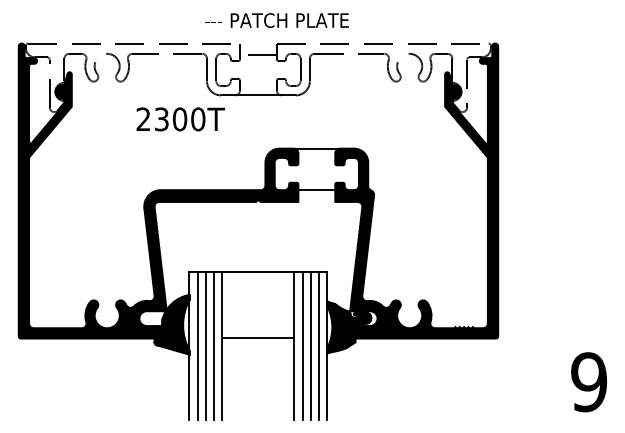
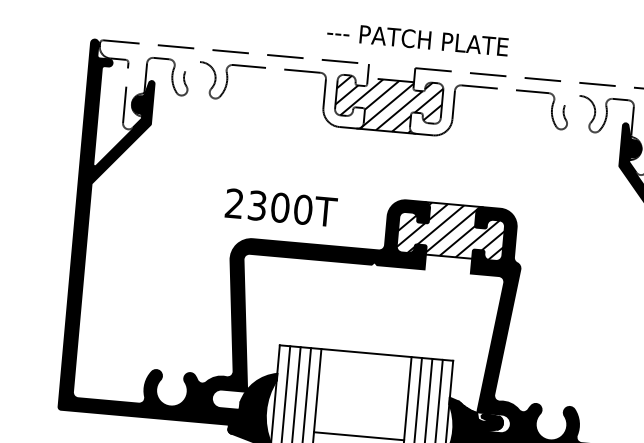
hatch: (258, 74) -> (388, 105), added
text: (180, 119) -> (280, 207), moved
hatch: (316, 169) -> (450, 230), added

